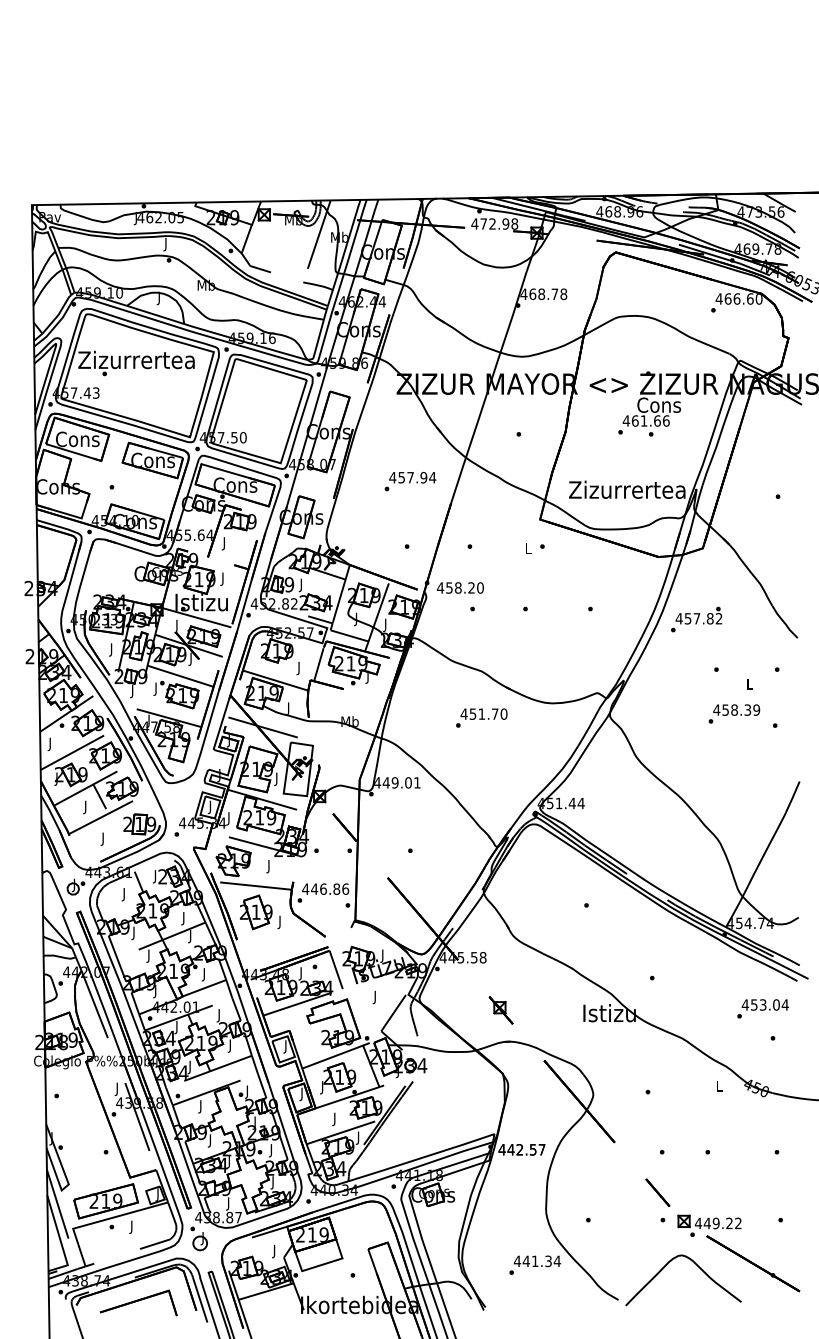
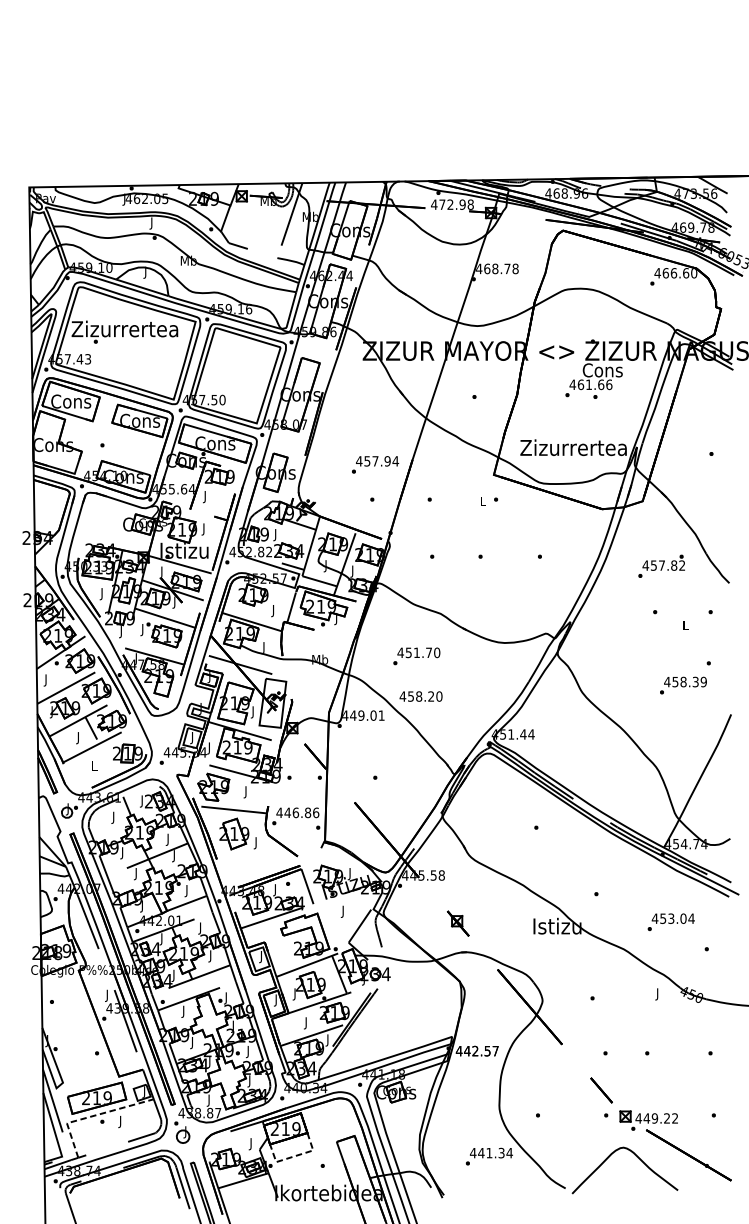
text: (410, 481) -> (375, 464), moved
text: (460, 587) -> (421, 696), moved
text: (696, 619) -> (661, 566), moved
text: (734, 713) -> (683, 685), moved
text: (481, 717) -> (416, 655), moved
text: (103, 838) -> (94, 766), J -> L
text: (762, 1008) -> (670, 921), moved
text: (719, 1087) -> (657, 994), L -> J
line: (100, 1221) -> (91, 1116), solid -> dashed
line: (321, 1264) -> (294, 1156), solid -> dashed
part: (138, 1302) -> (126, 1190), removed

